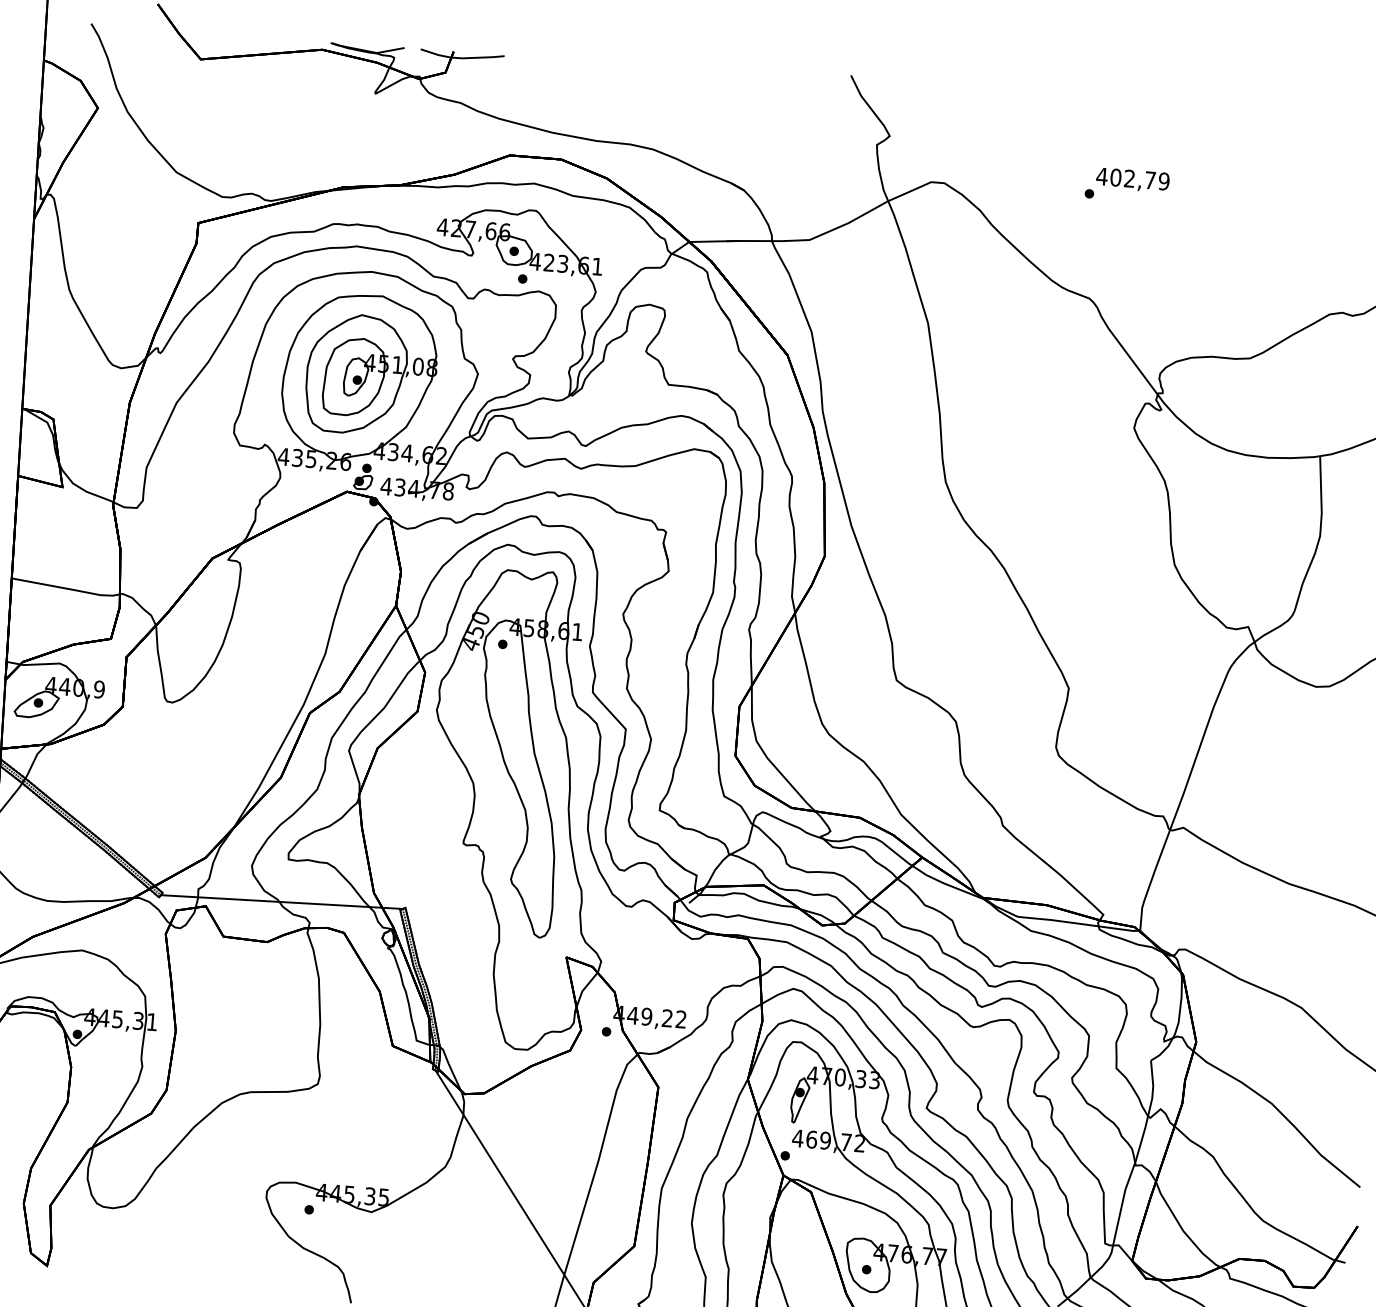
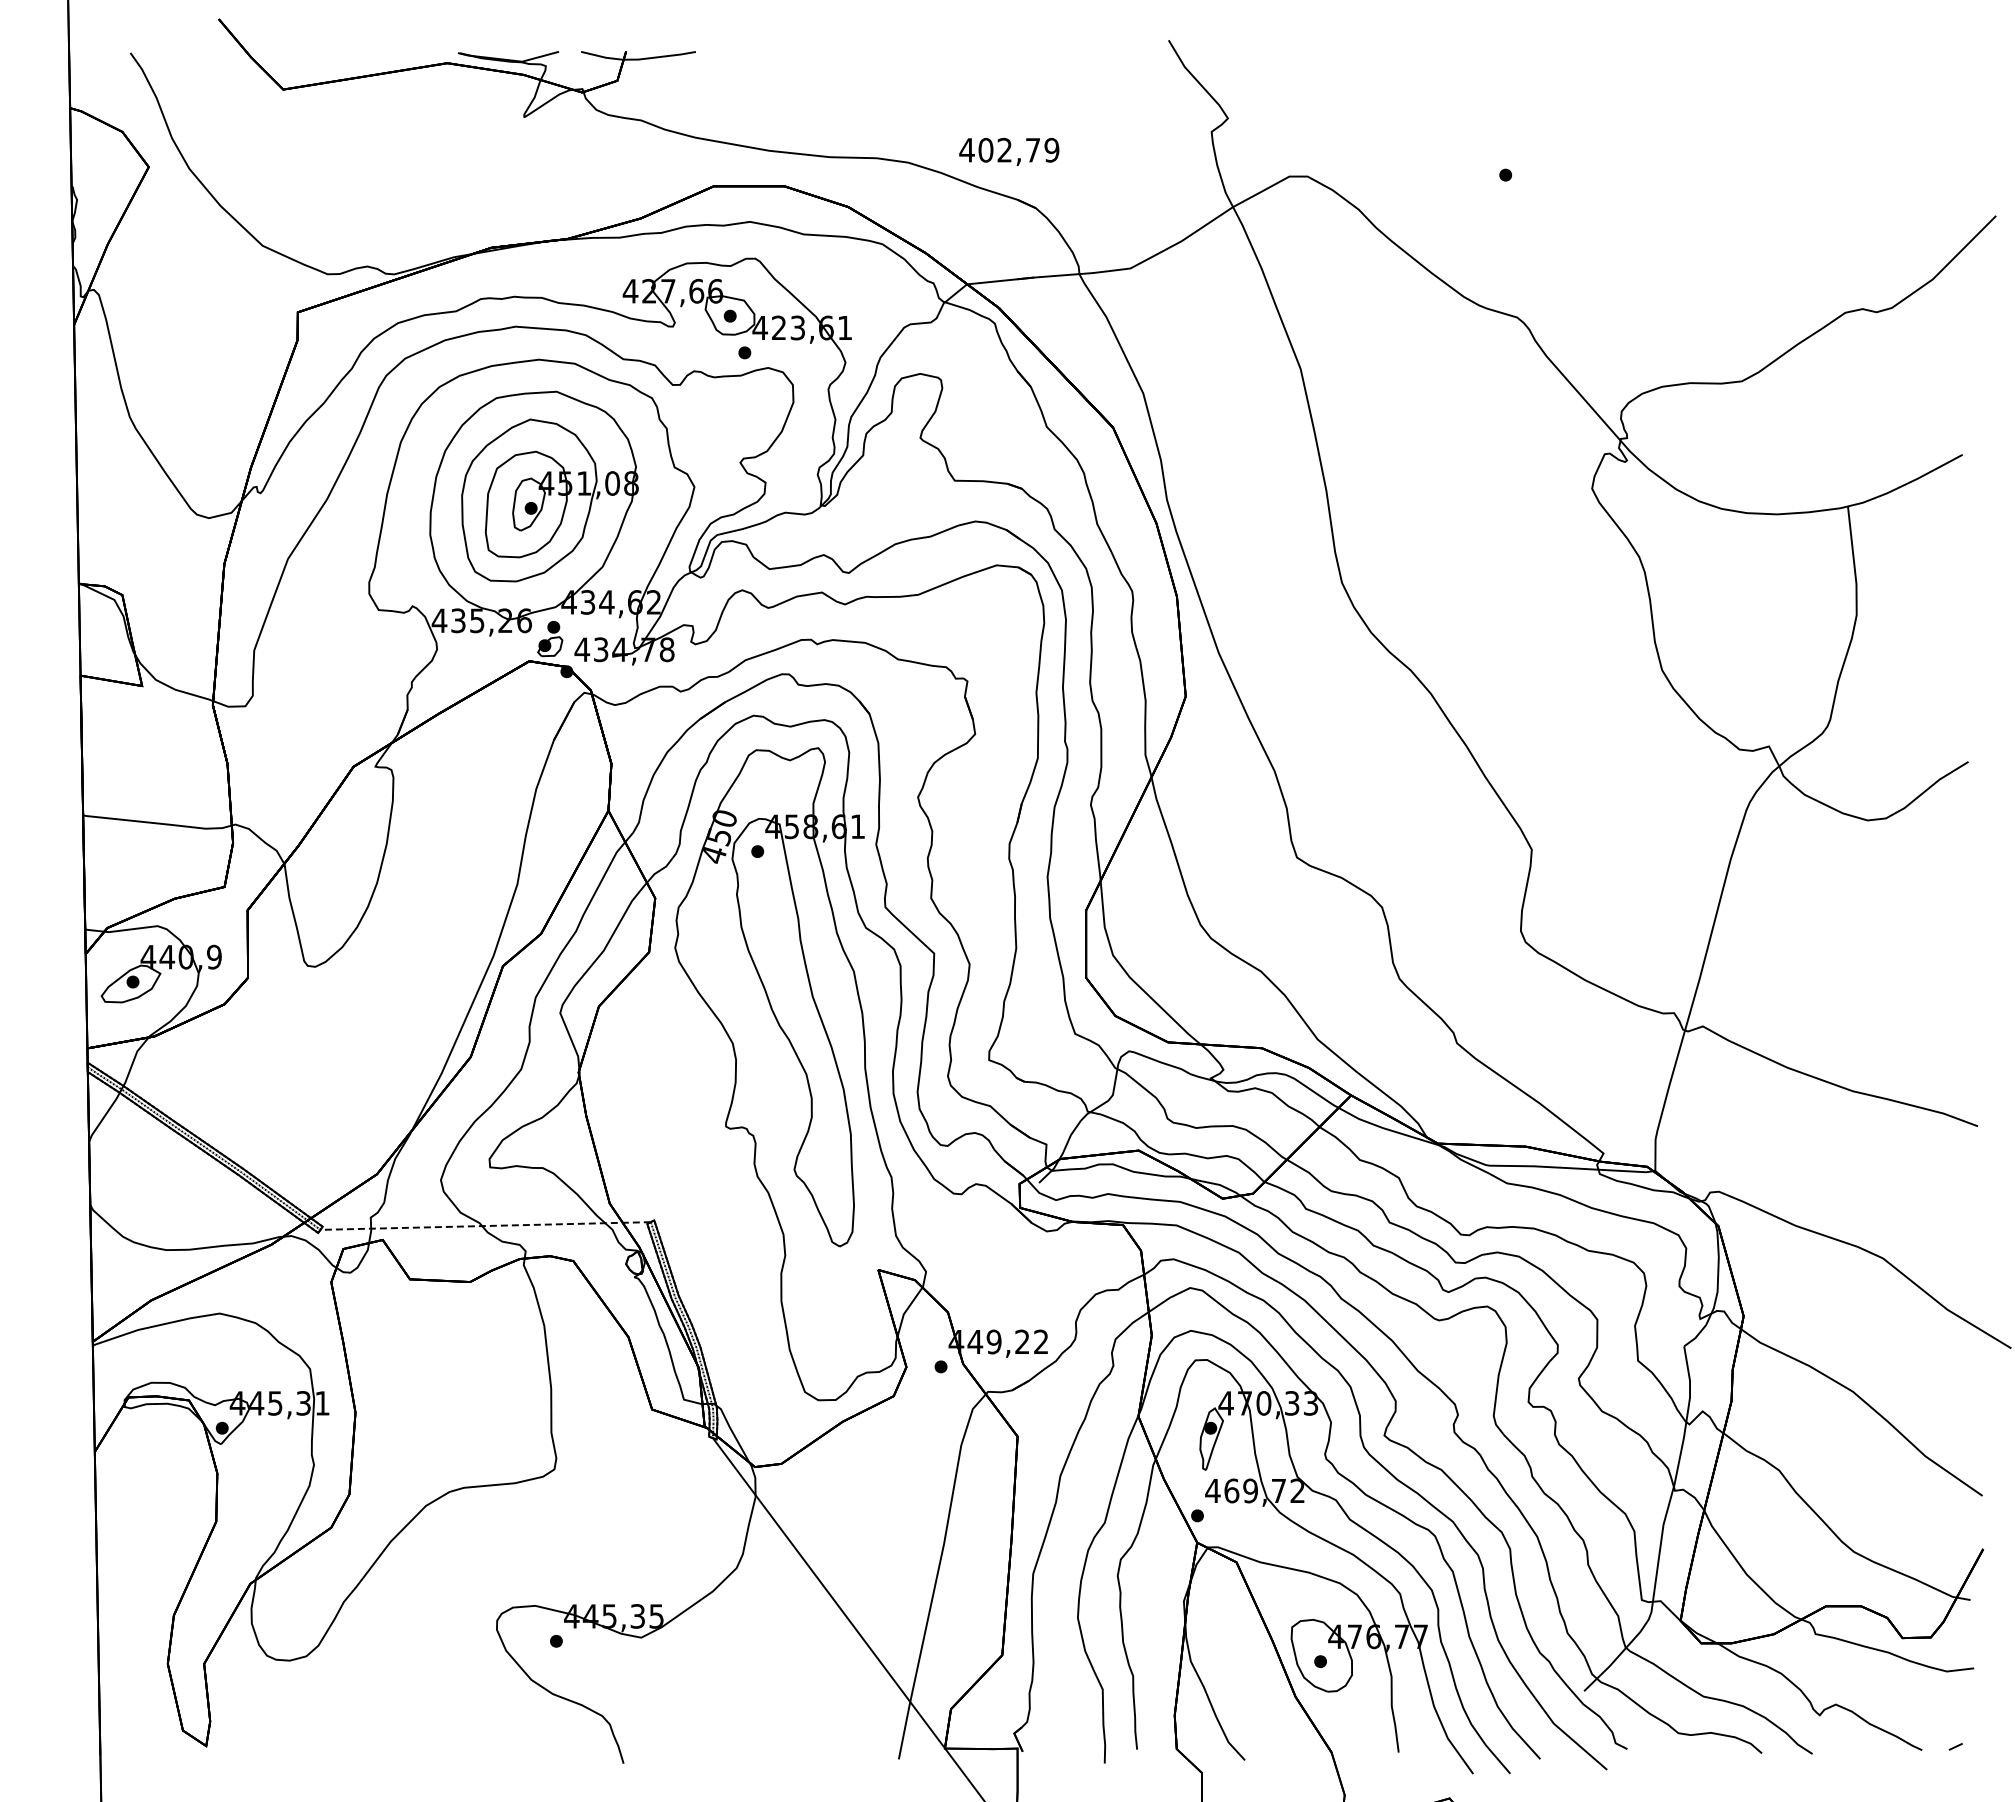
text: (1133, 179) -> (1009, 151), moved
line: (281, 902) -> (485, 1226), solid -> dashed

